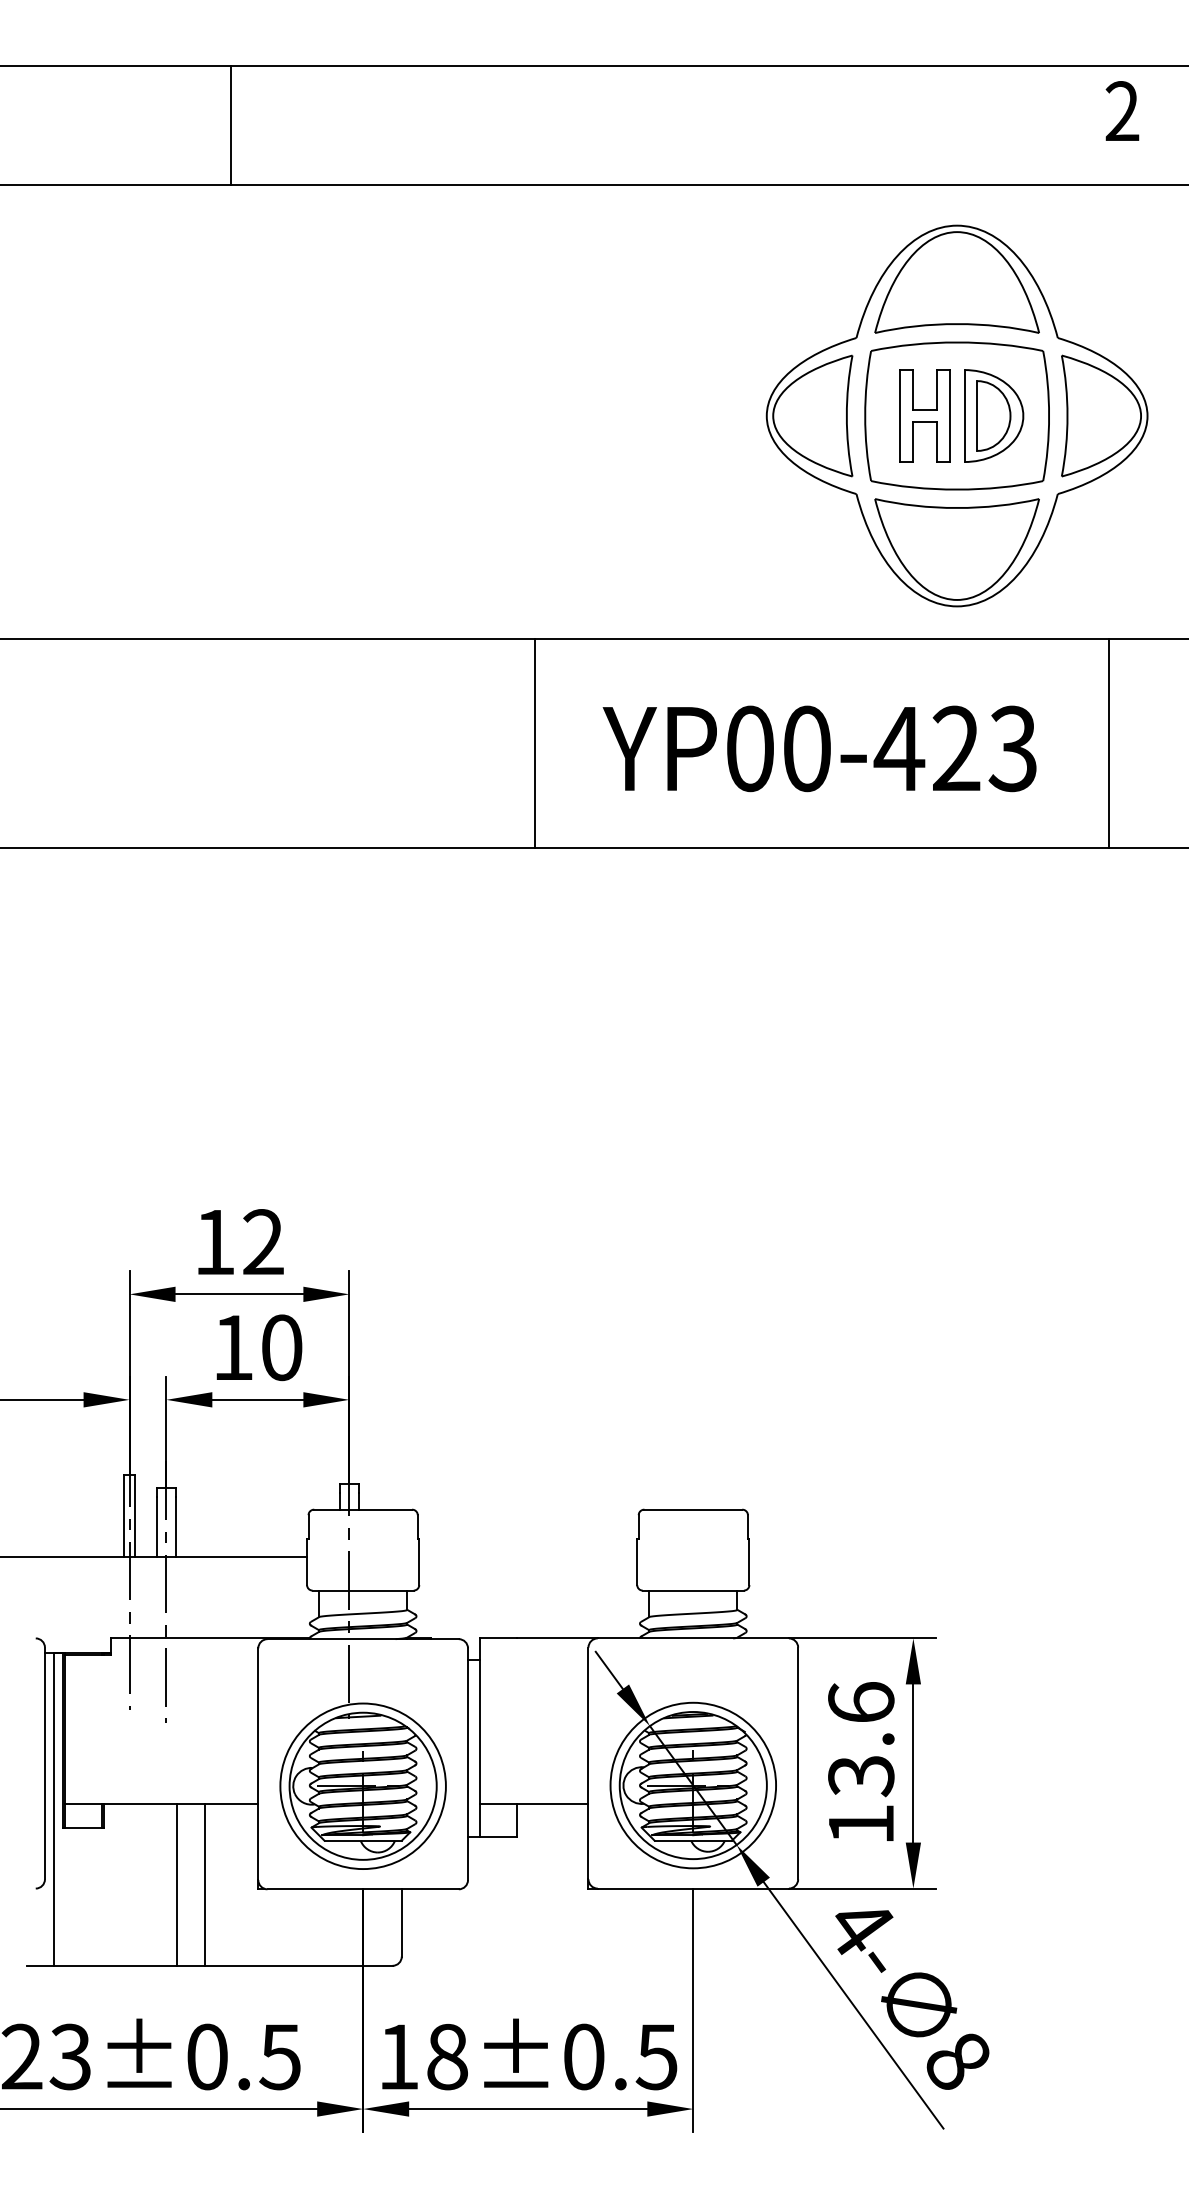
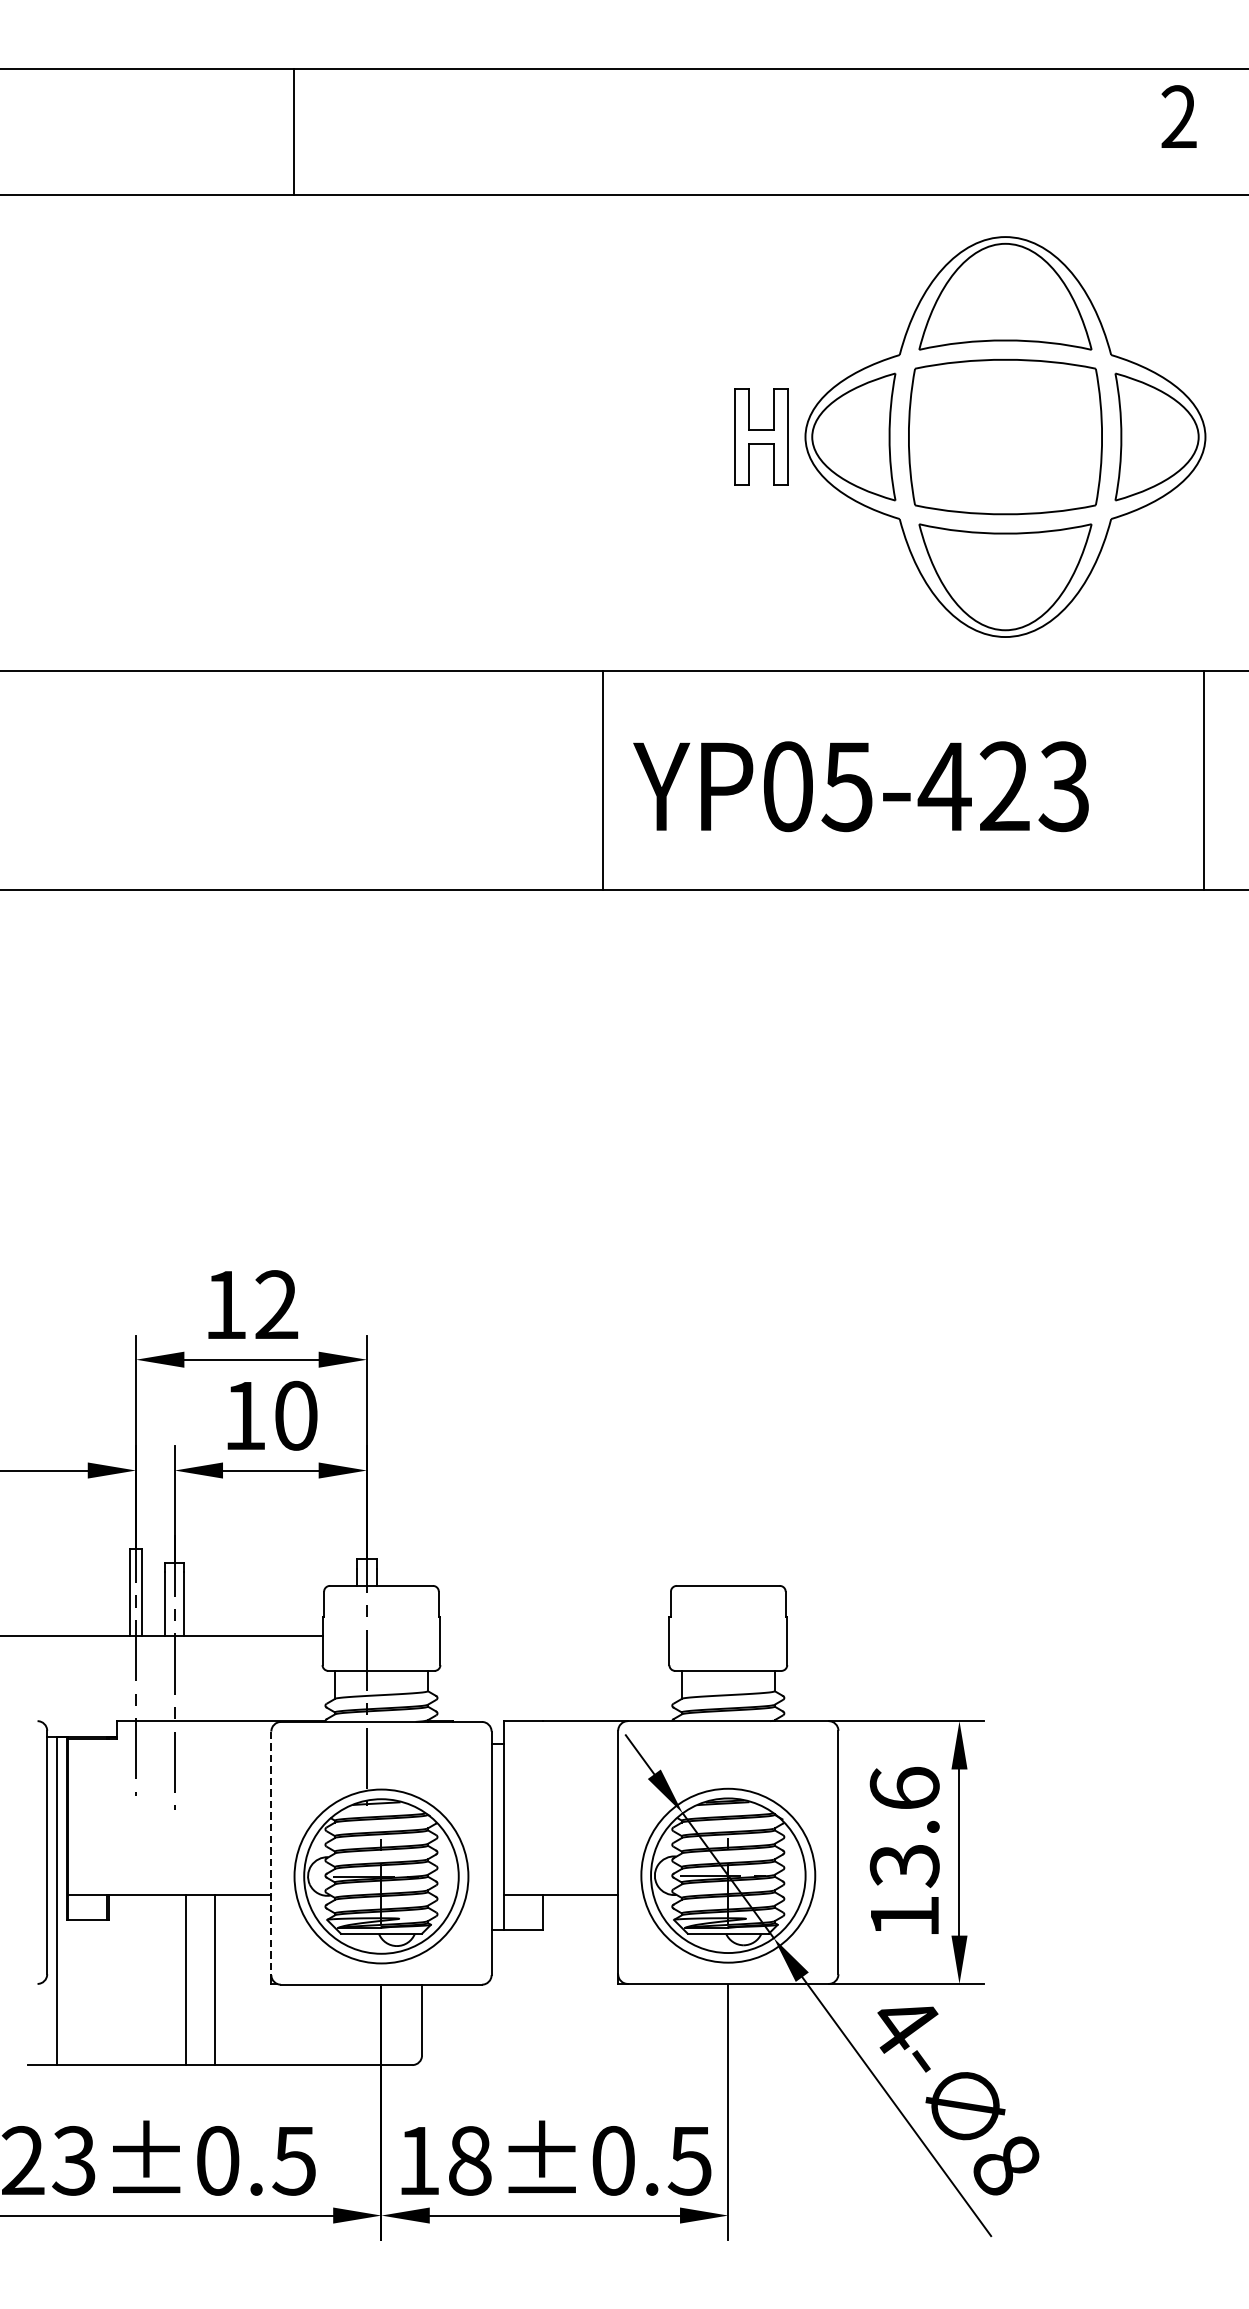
line: (231, 125) -> (294, 131), moved
part: (924, 415) -> (761, 436), moved
part: (994, 415) -> (1044, 436), removed
line: (535, 742) -> (603, 779), moved
line: (1108, 742) -> (1204, 779), moved
text: (806, 748) -> (847, 786), YP00-423 -> YP05-423
line: (258, 1764) -> (271, 1853), solid -> dashed

